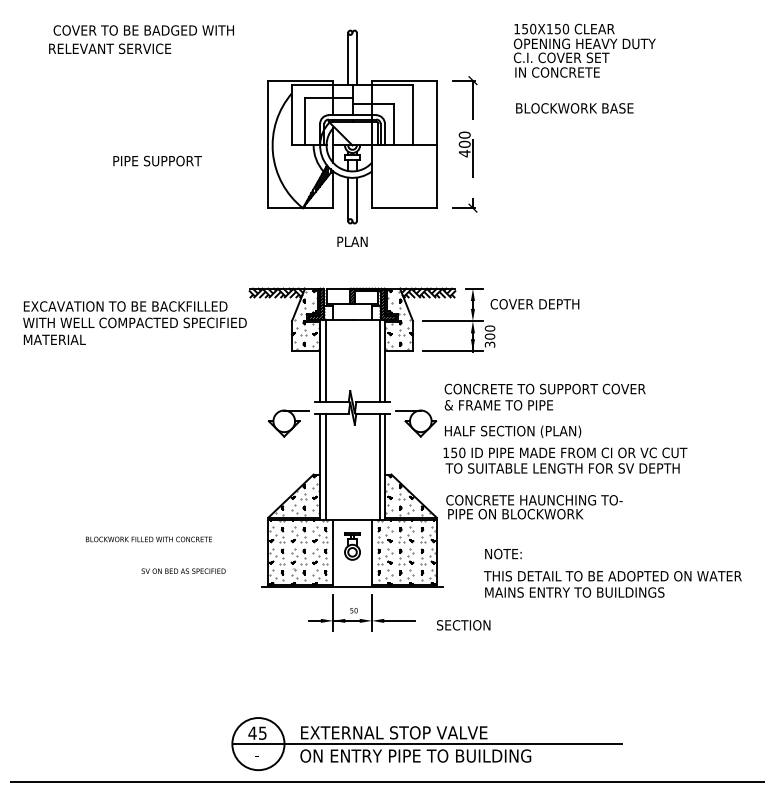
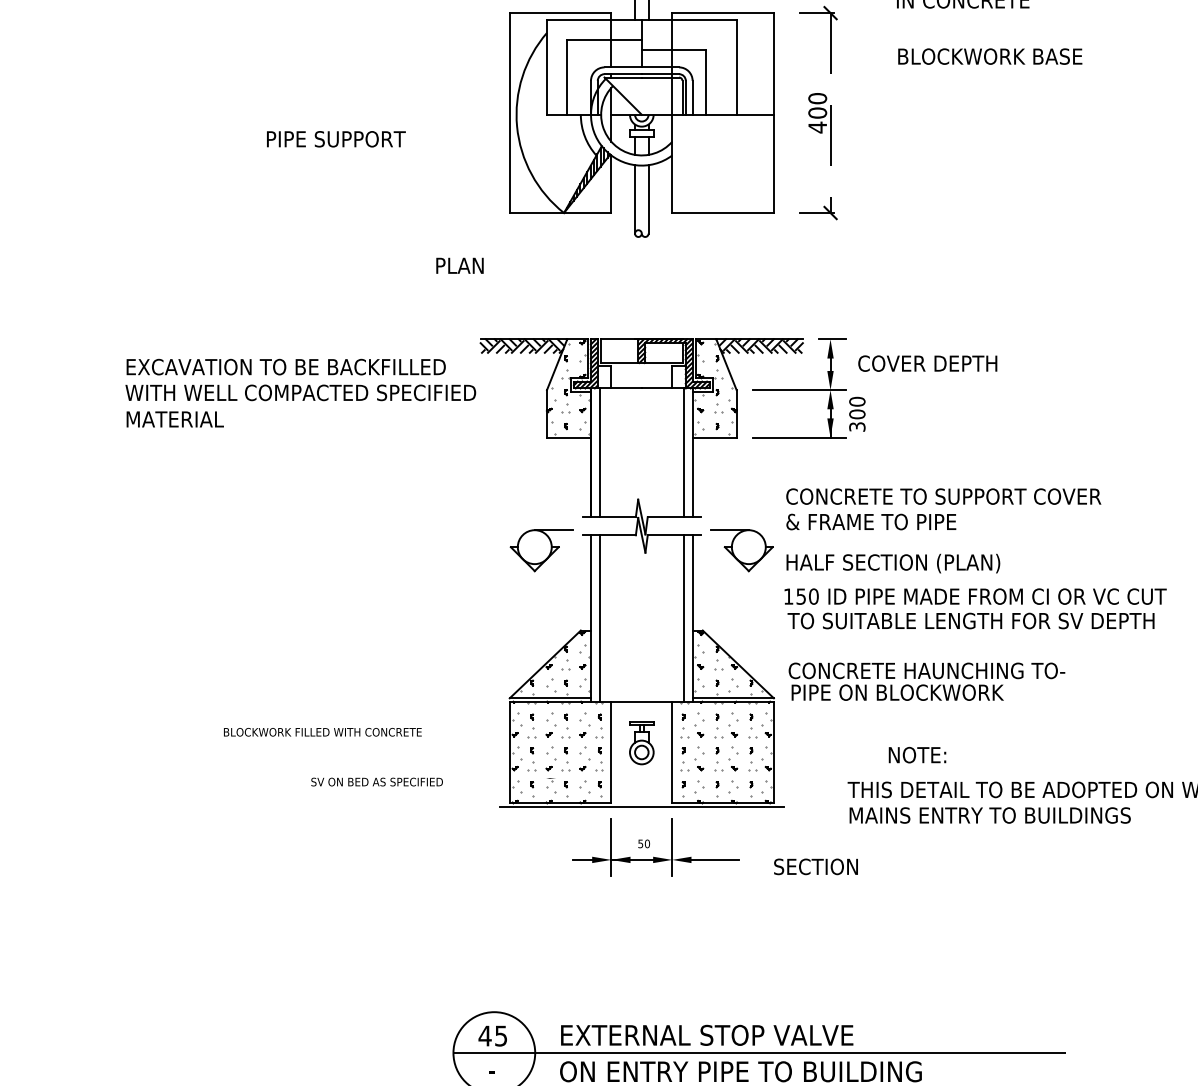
text: (352, 241) -> (459, 265), moved
text: (503, 553) -> (917, 754), moved

